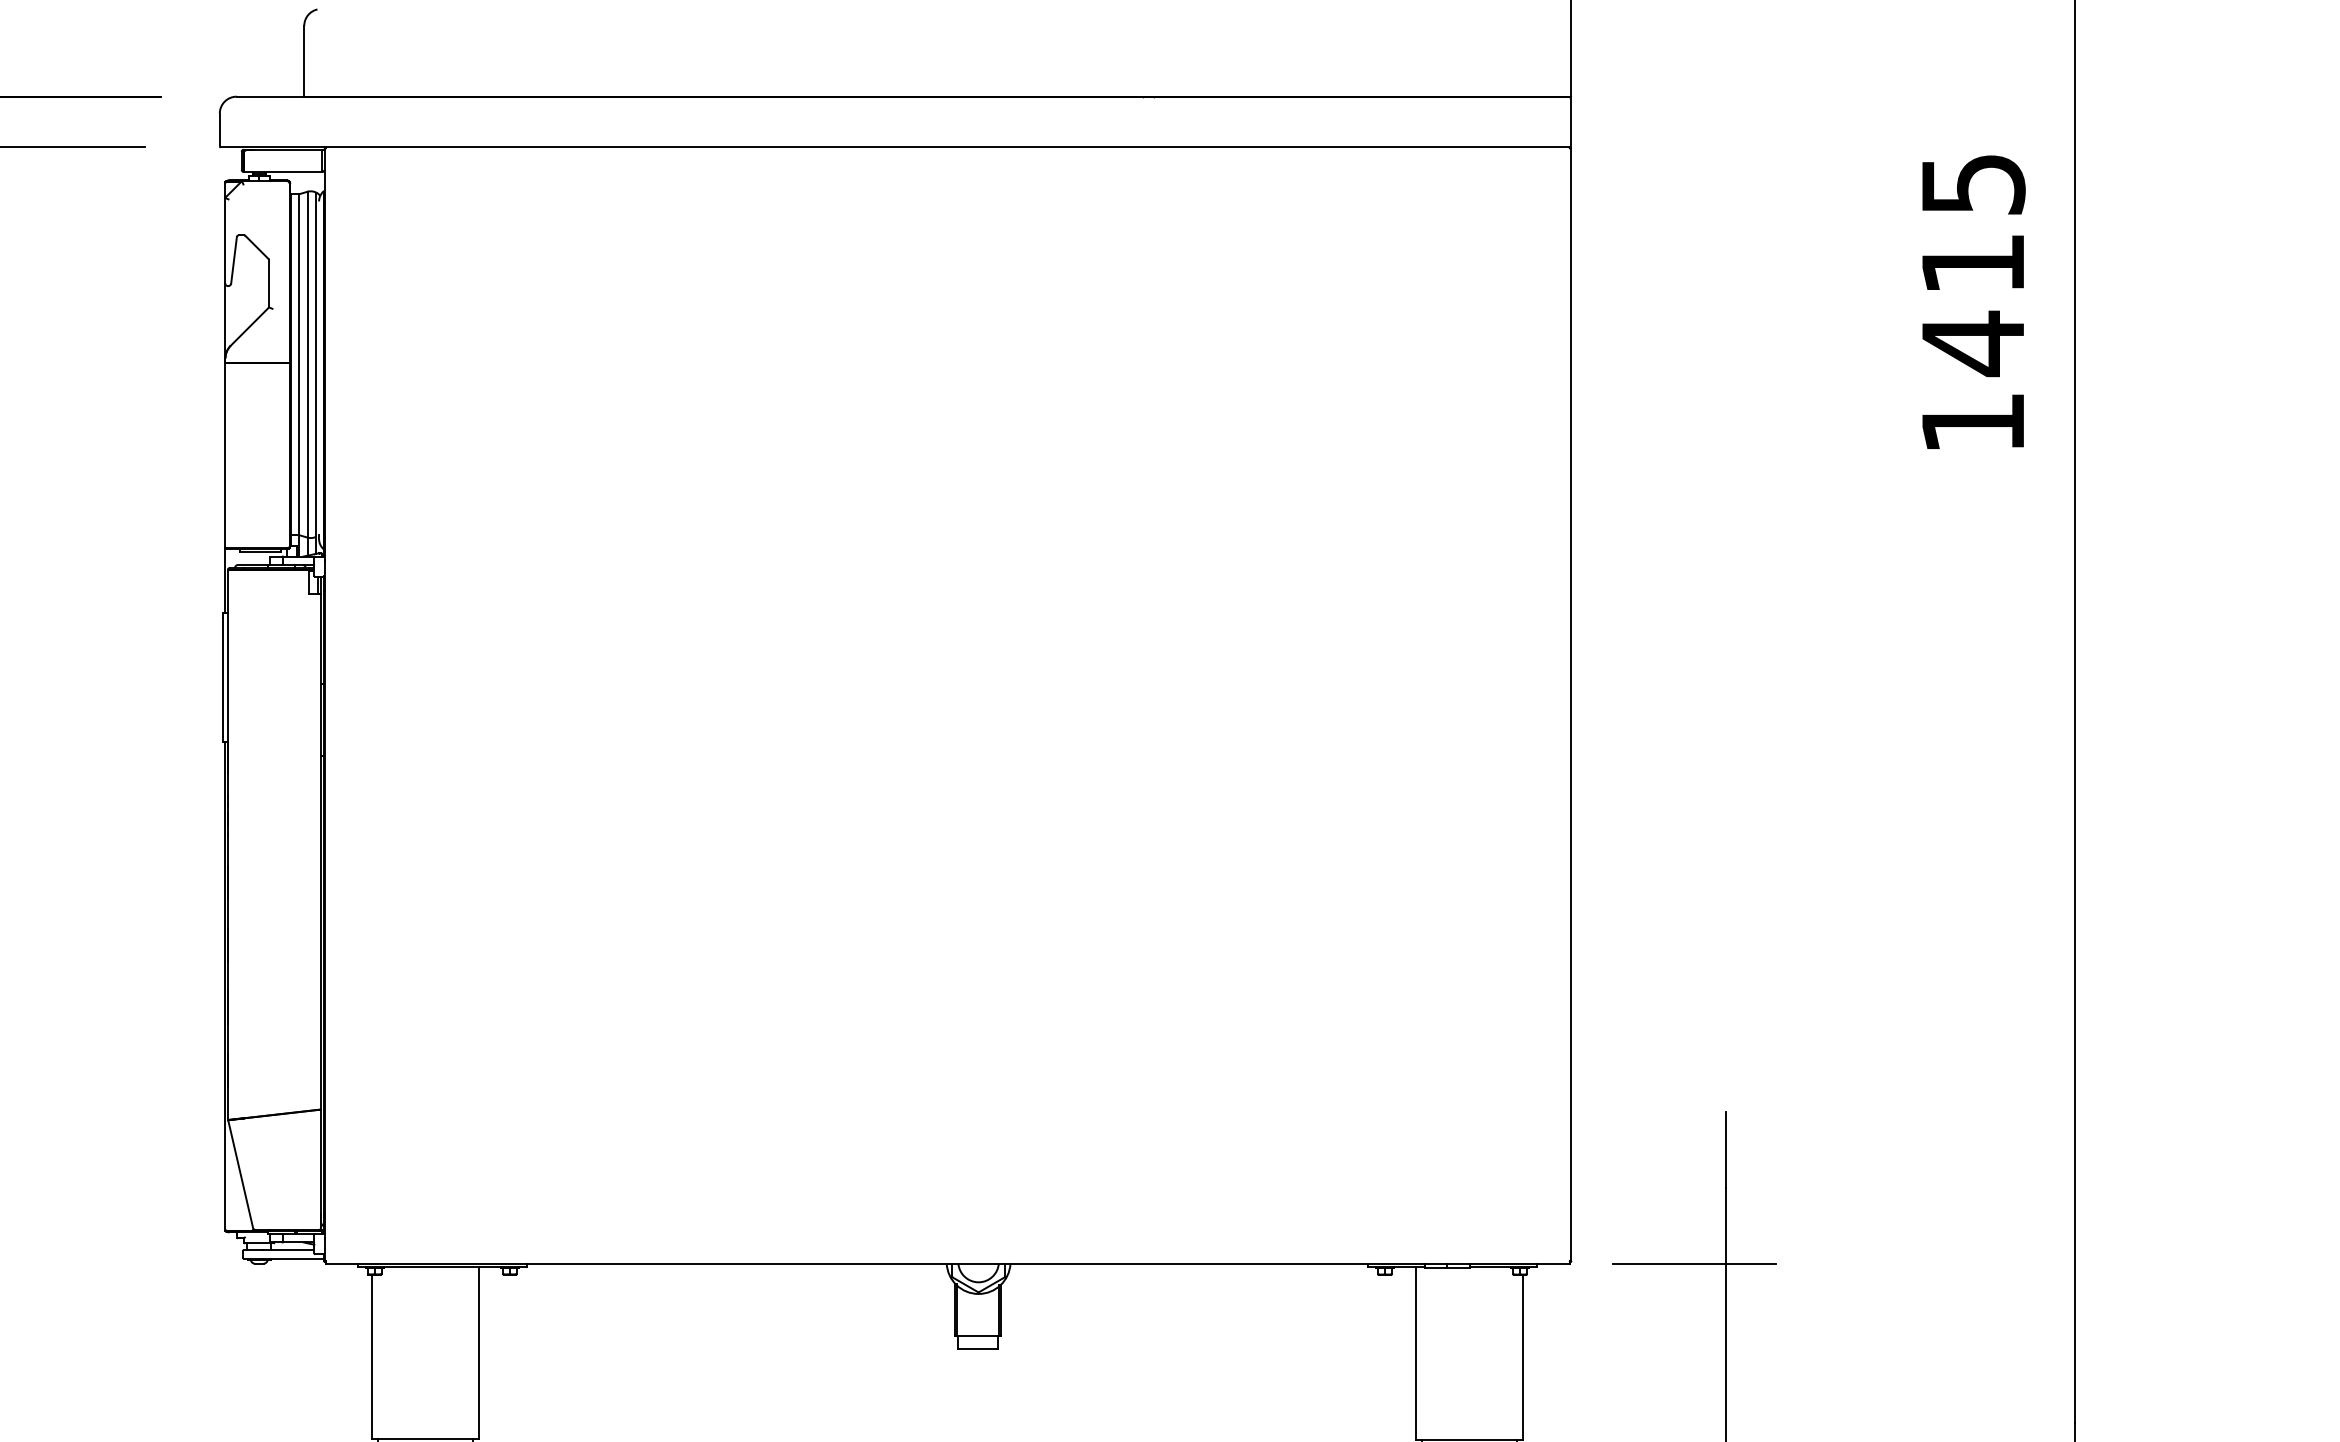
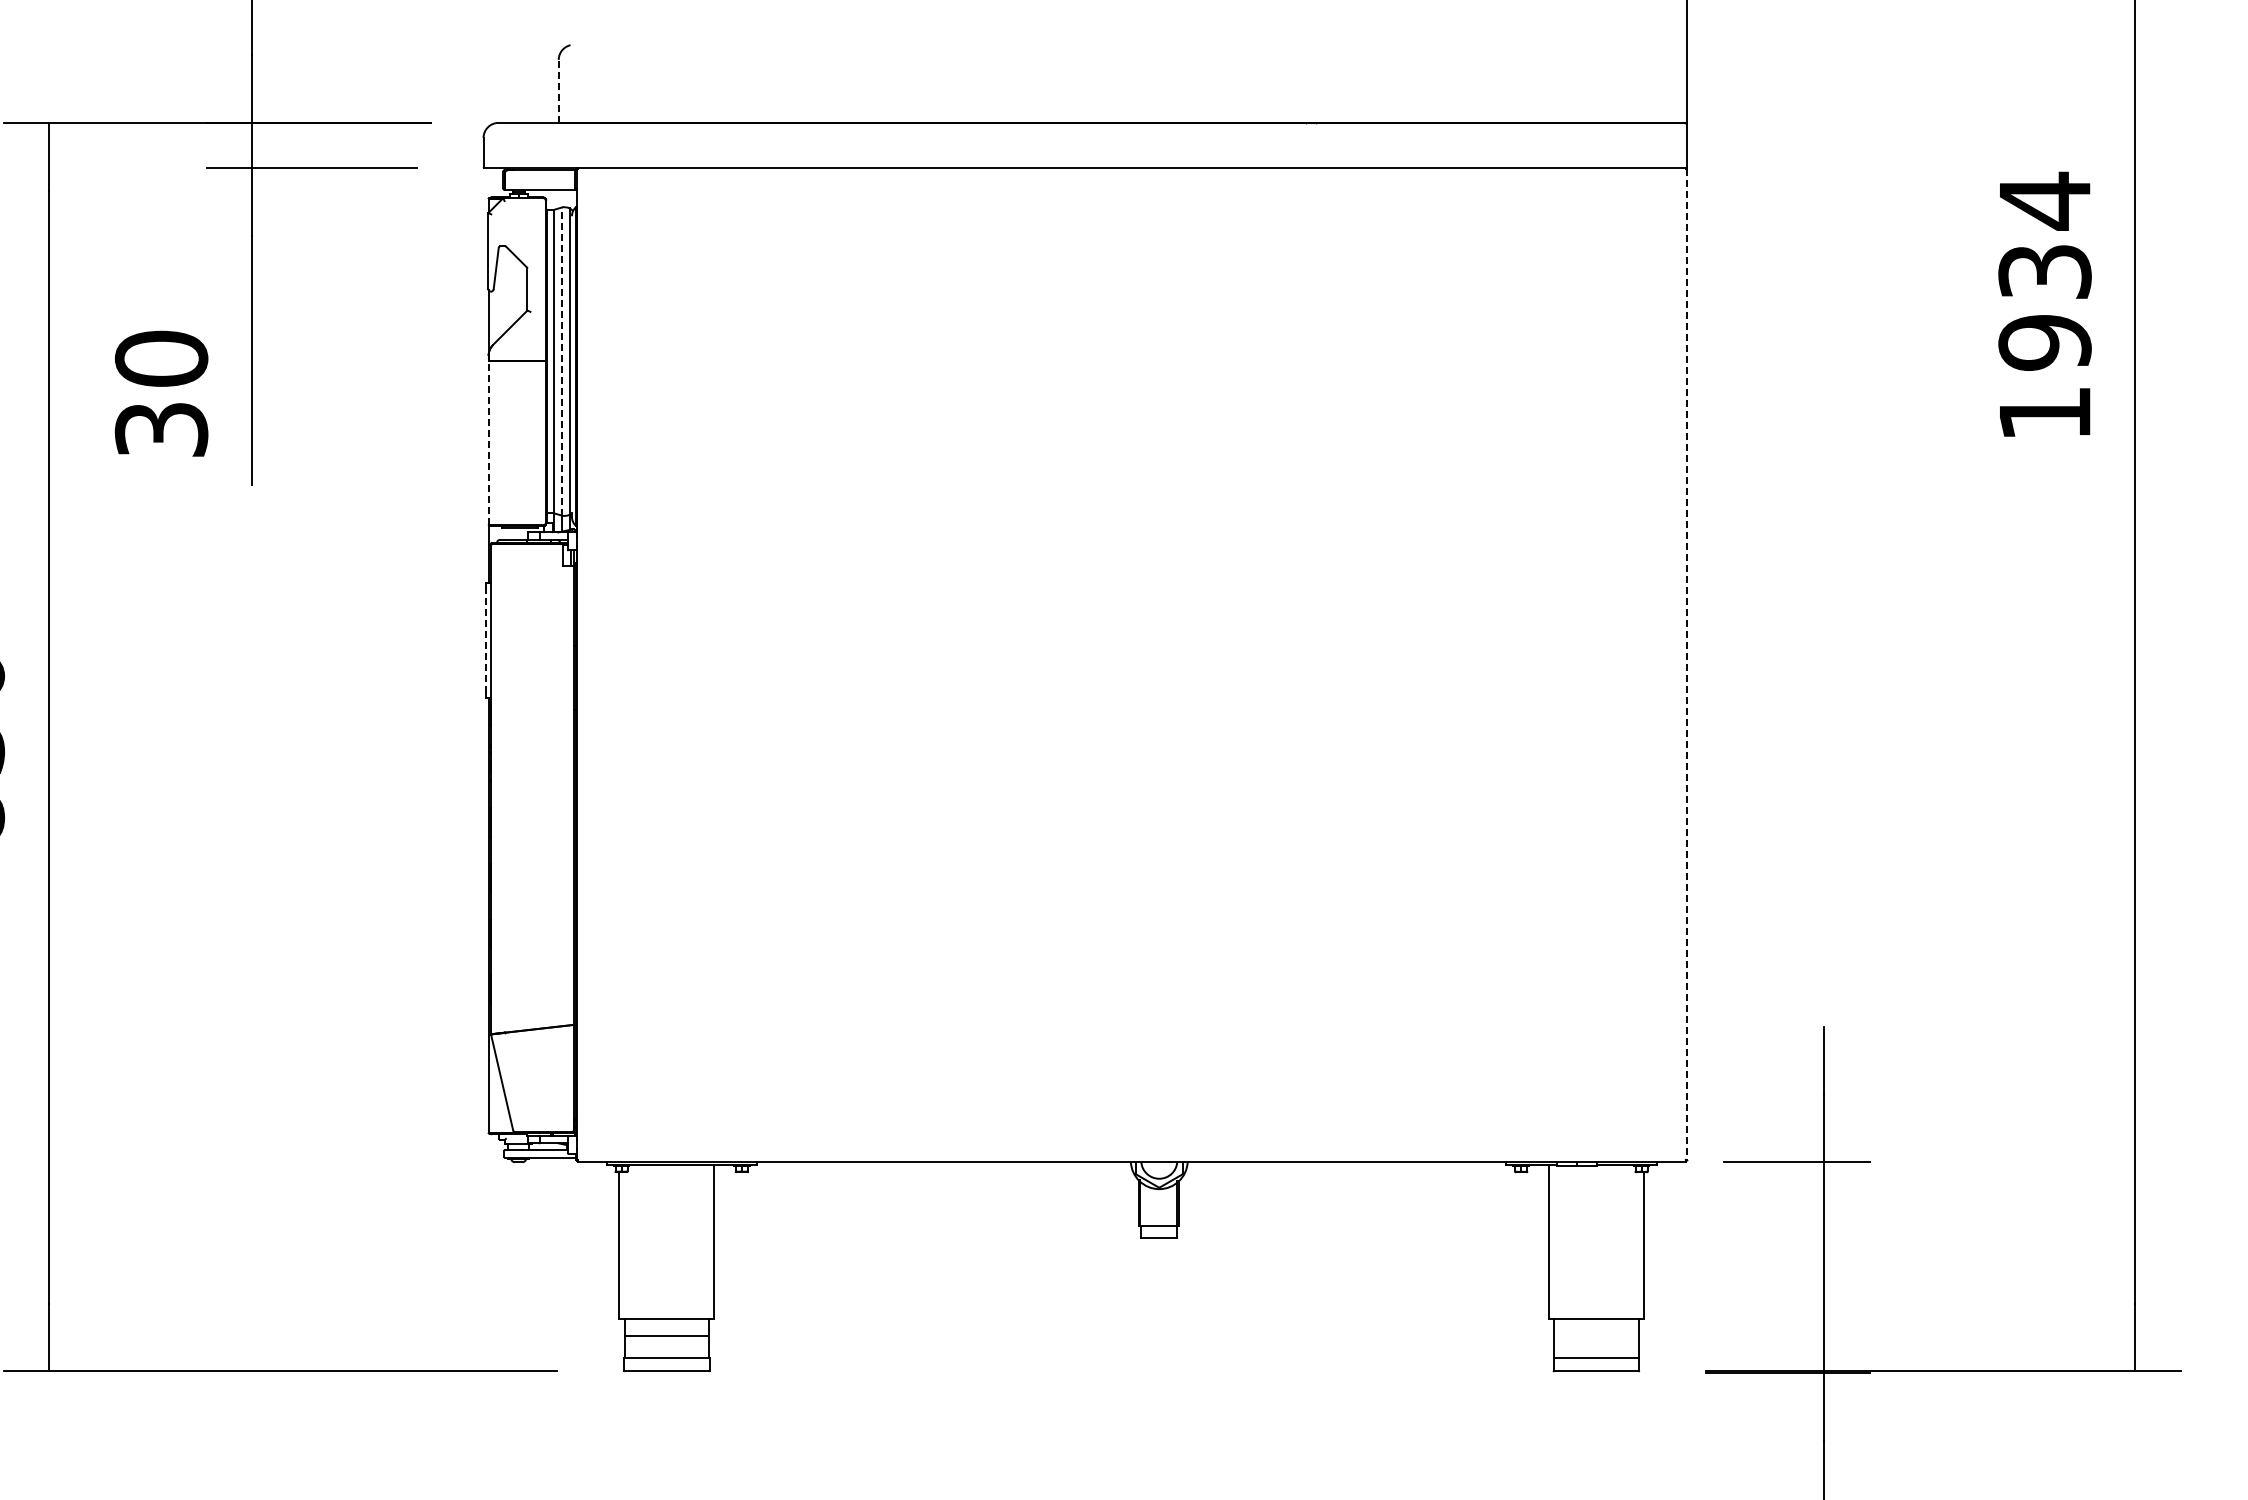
line: (303, 60) -> (558, 90), solid -> dashed
text: (1972, 263) -> (2044, 271), 1415 -> 1934
line: (307, 364) -> (561, 361), solid -> dashed
line: (225, 455) -> (488, 442), solid -> dashed
line: (223, 677) -> (486, 640), solid -> dashed
line: (1570, 704) -> (1686, 664), solid -> dashed

